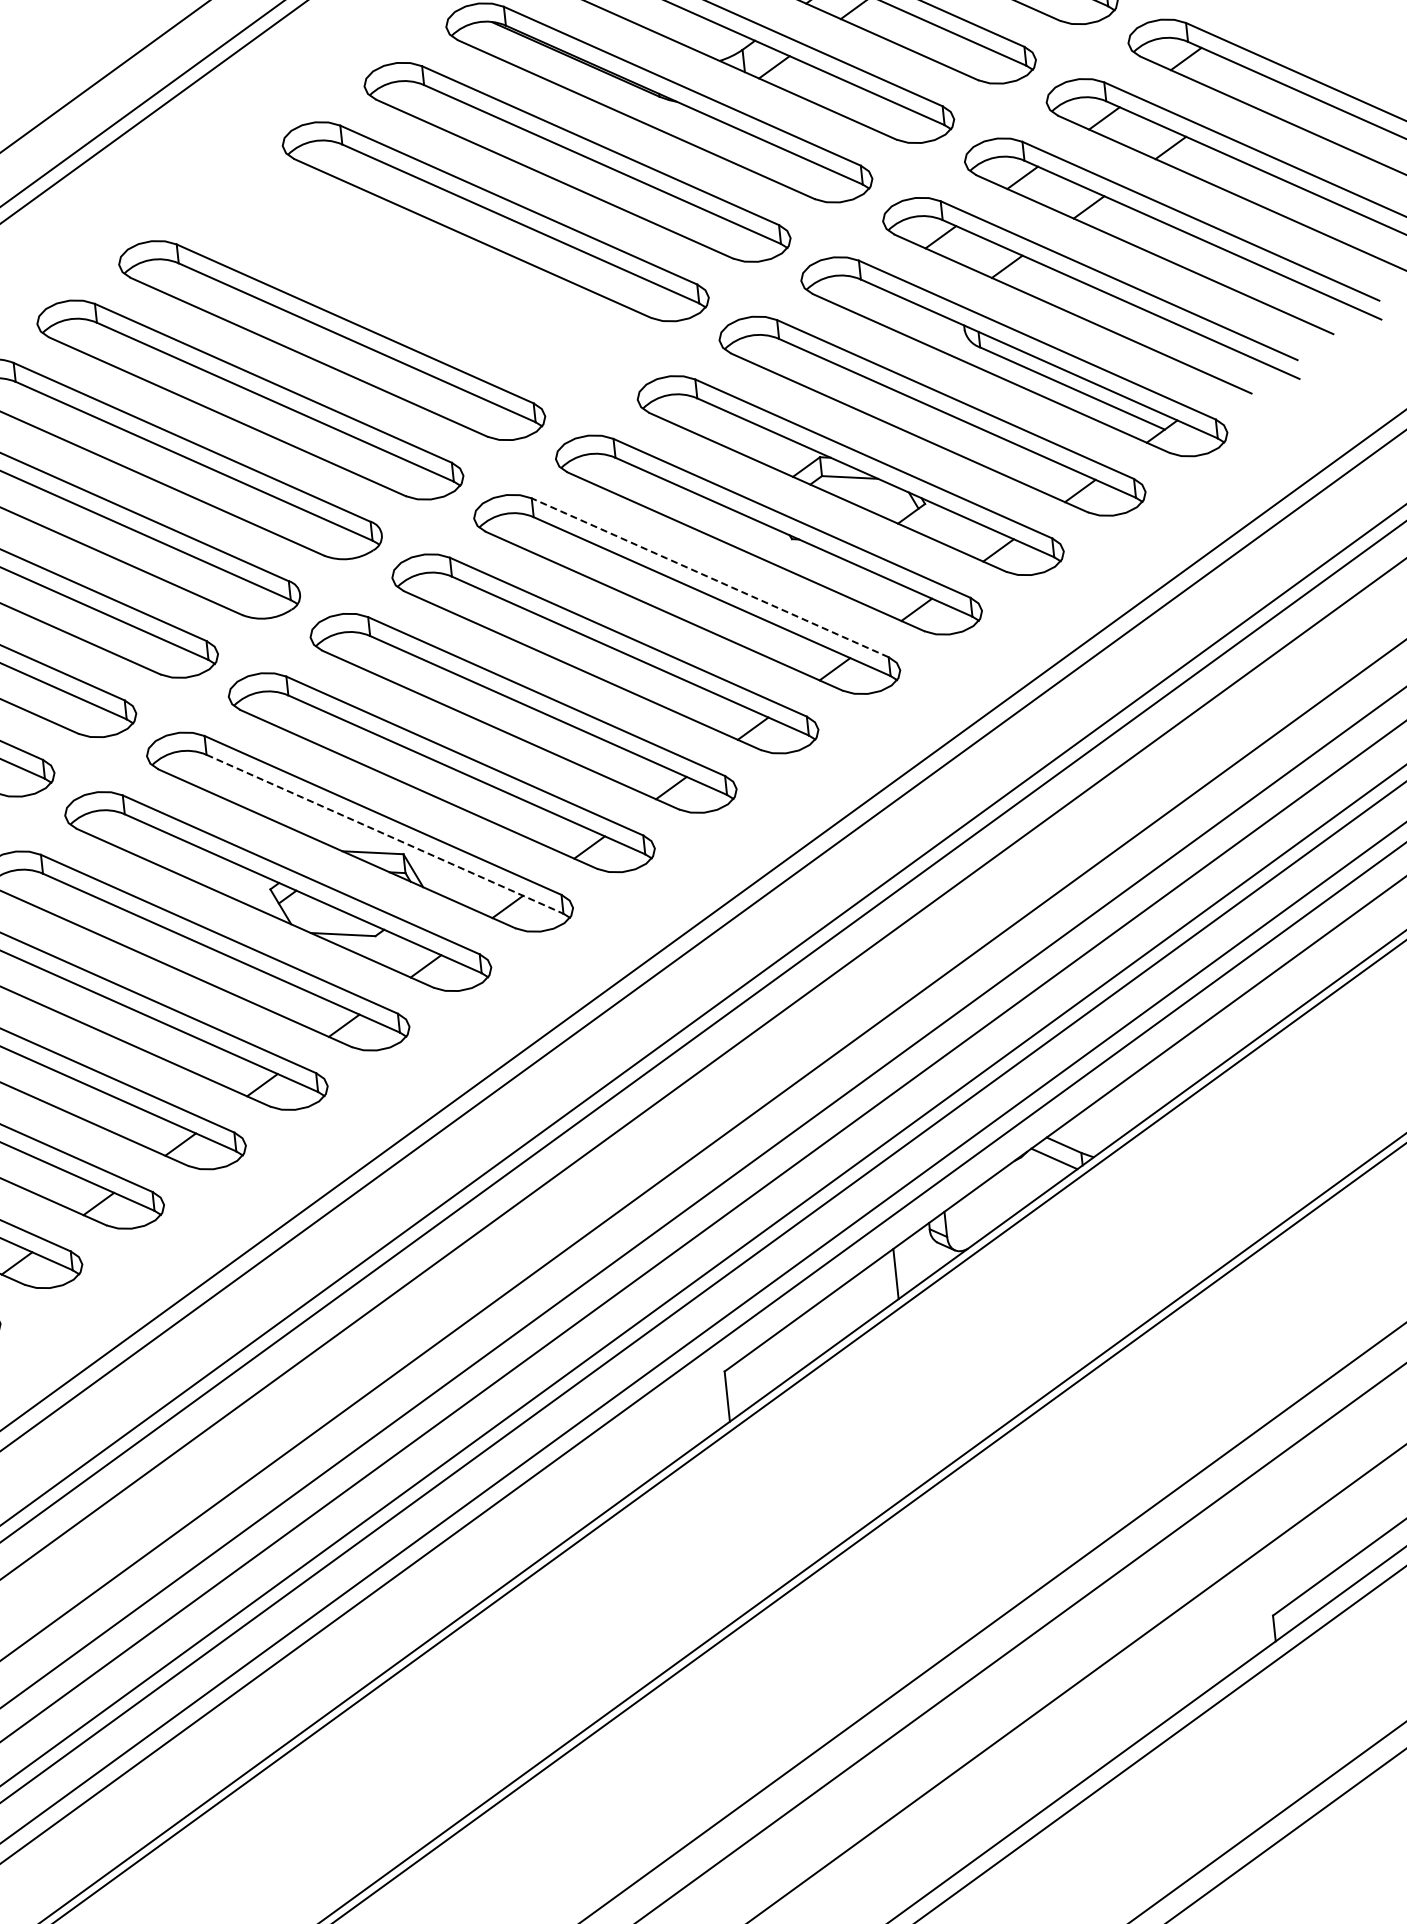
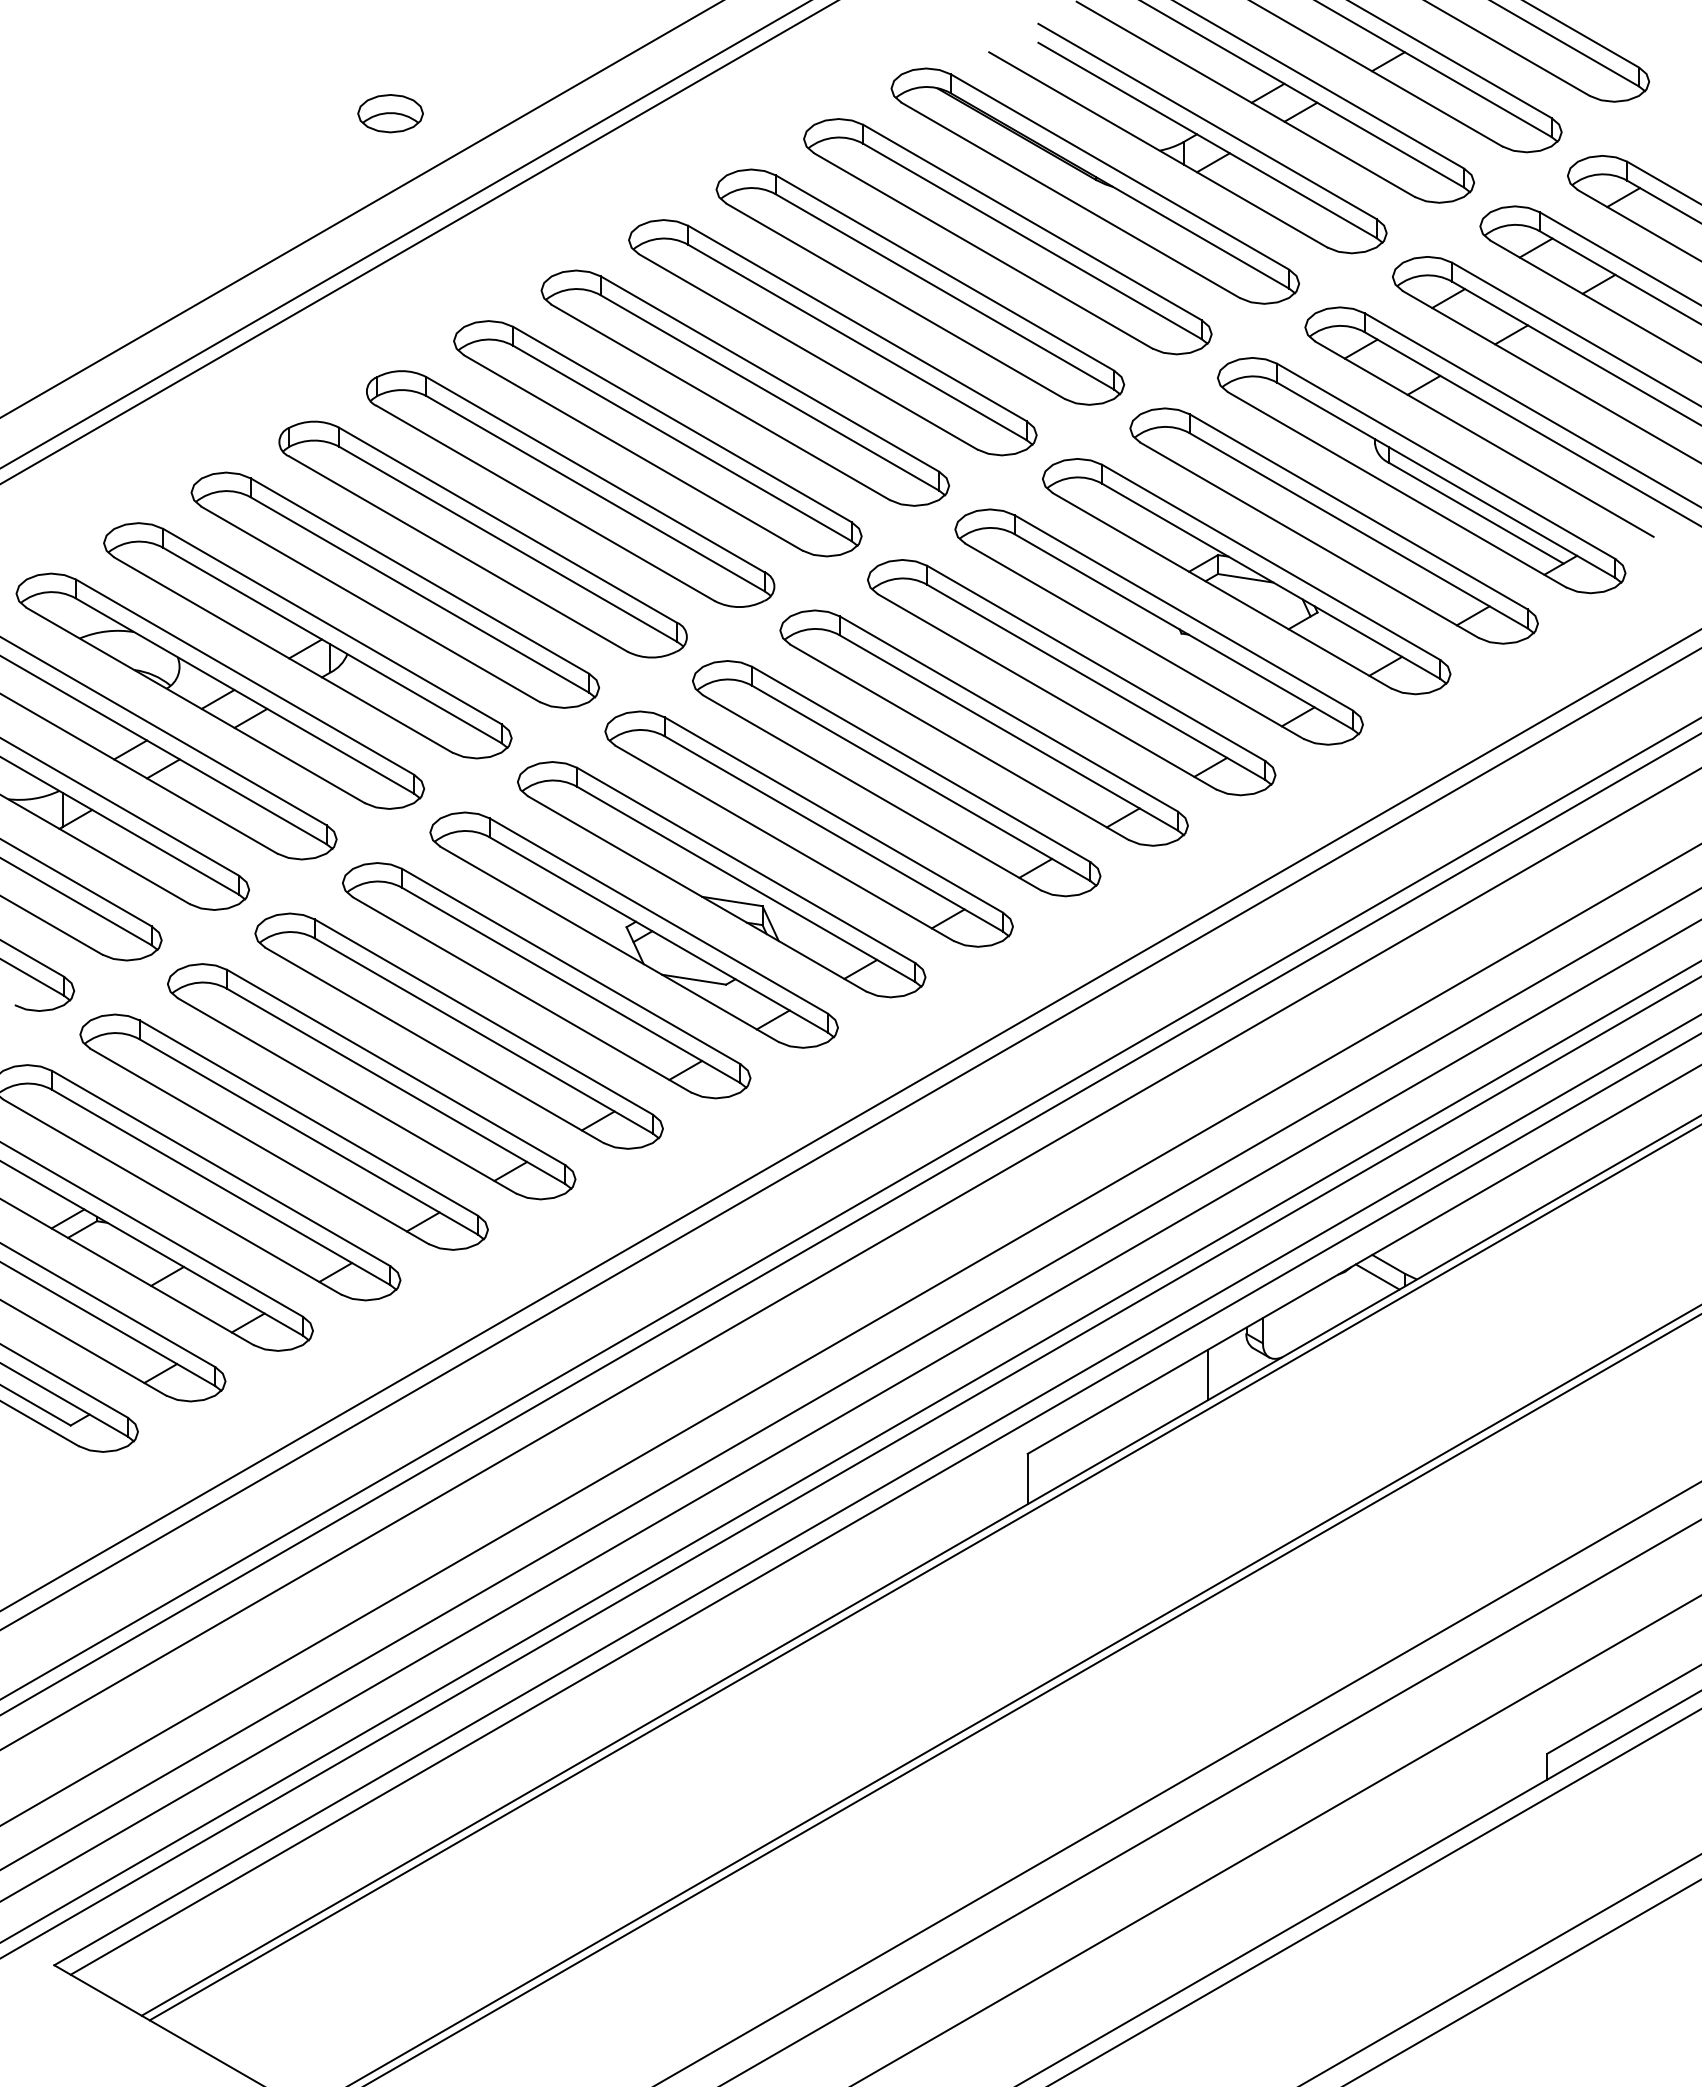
part: (413, 281) -> (832, 337), added
line: (709, 577) -> (1095, 663), dashed -> solid
line: (385, 834) -> (746, 884), dashed -> solid

